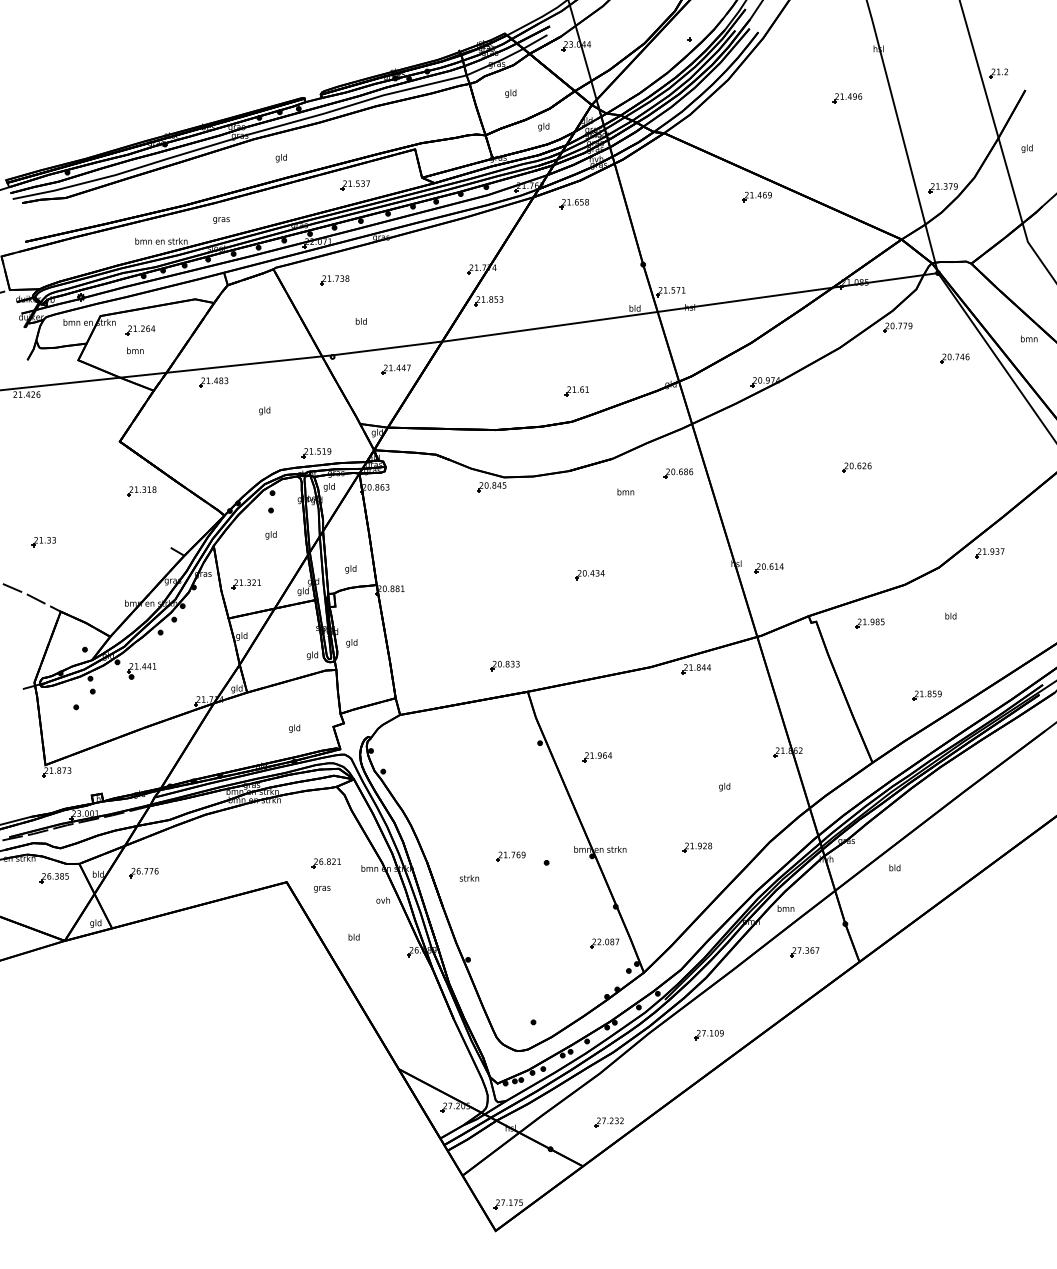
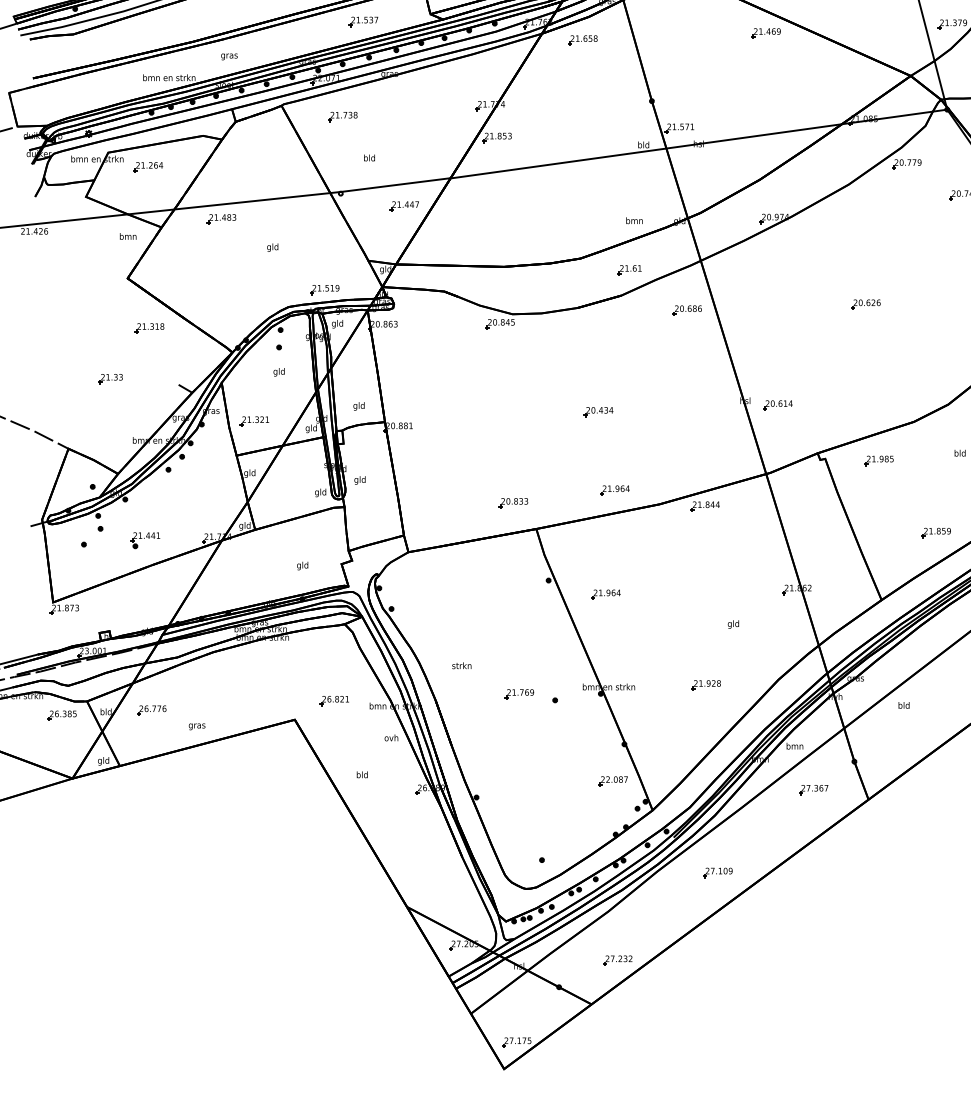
text: (135, 350) -> (128, 236), moved
part: (576, 391) -> (629, 270), moved
text: (625, 491) -> (634, 220), moved
part: (43, 542) -> (110, 379), moved
part: (605, 653) -> (614, 490), added
part: (141, 671) -> (145, 540), moved
text: (469, 878) -> (461, 665), moved
text: (322, 889) -> (197, 727), moved

